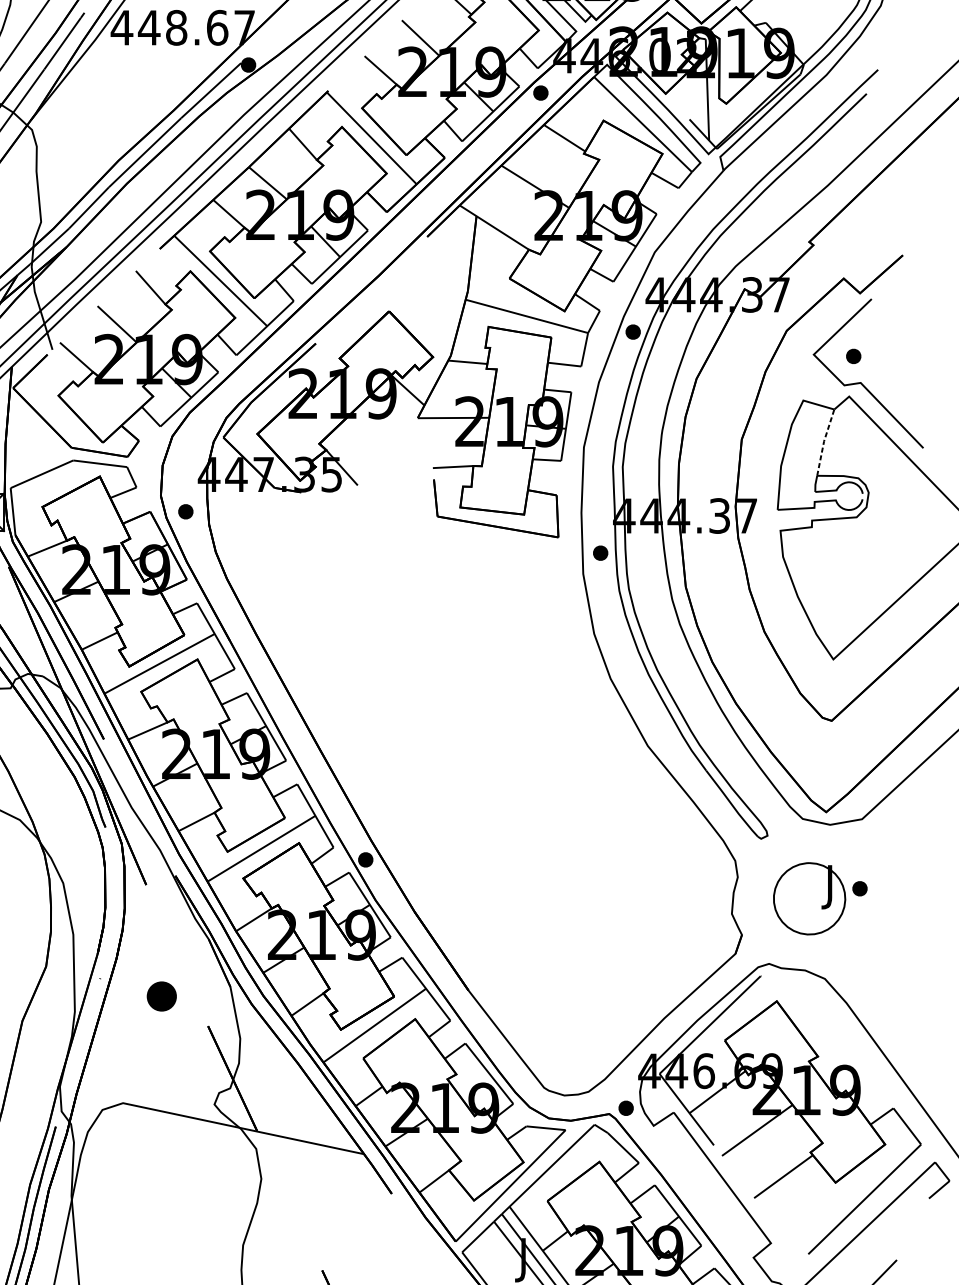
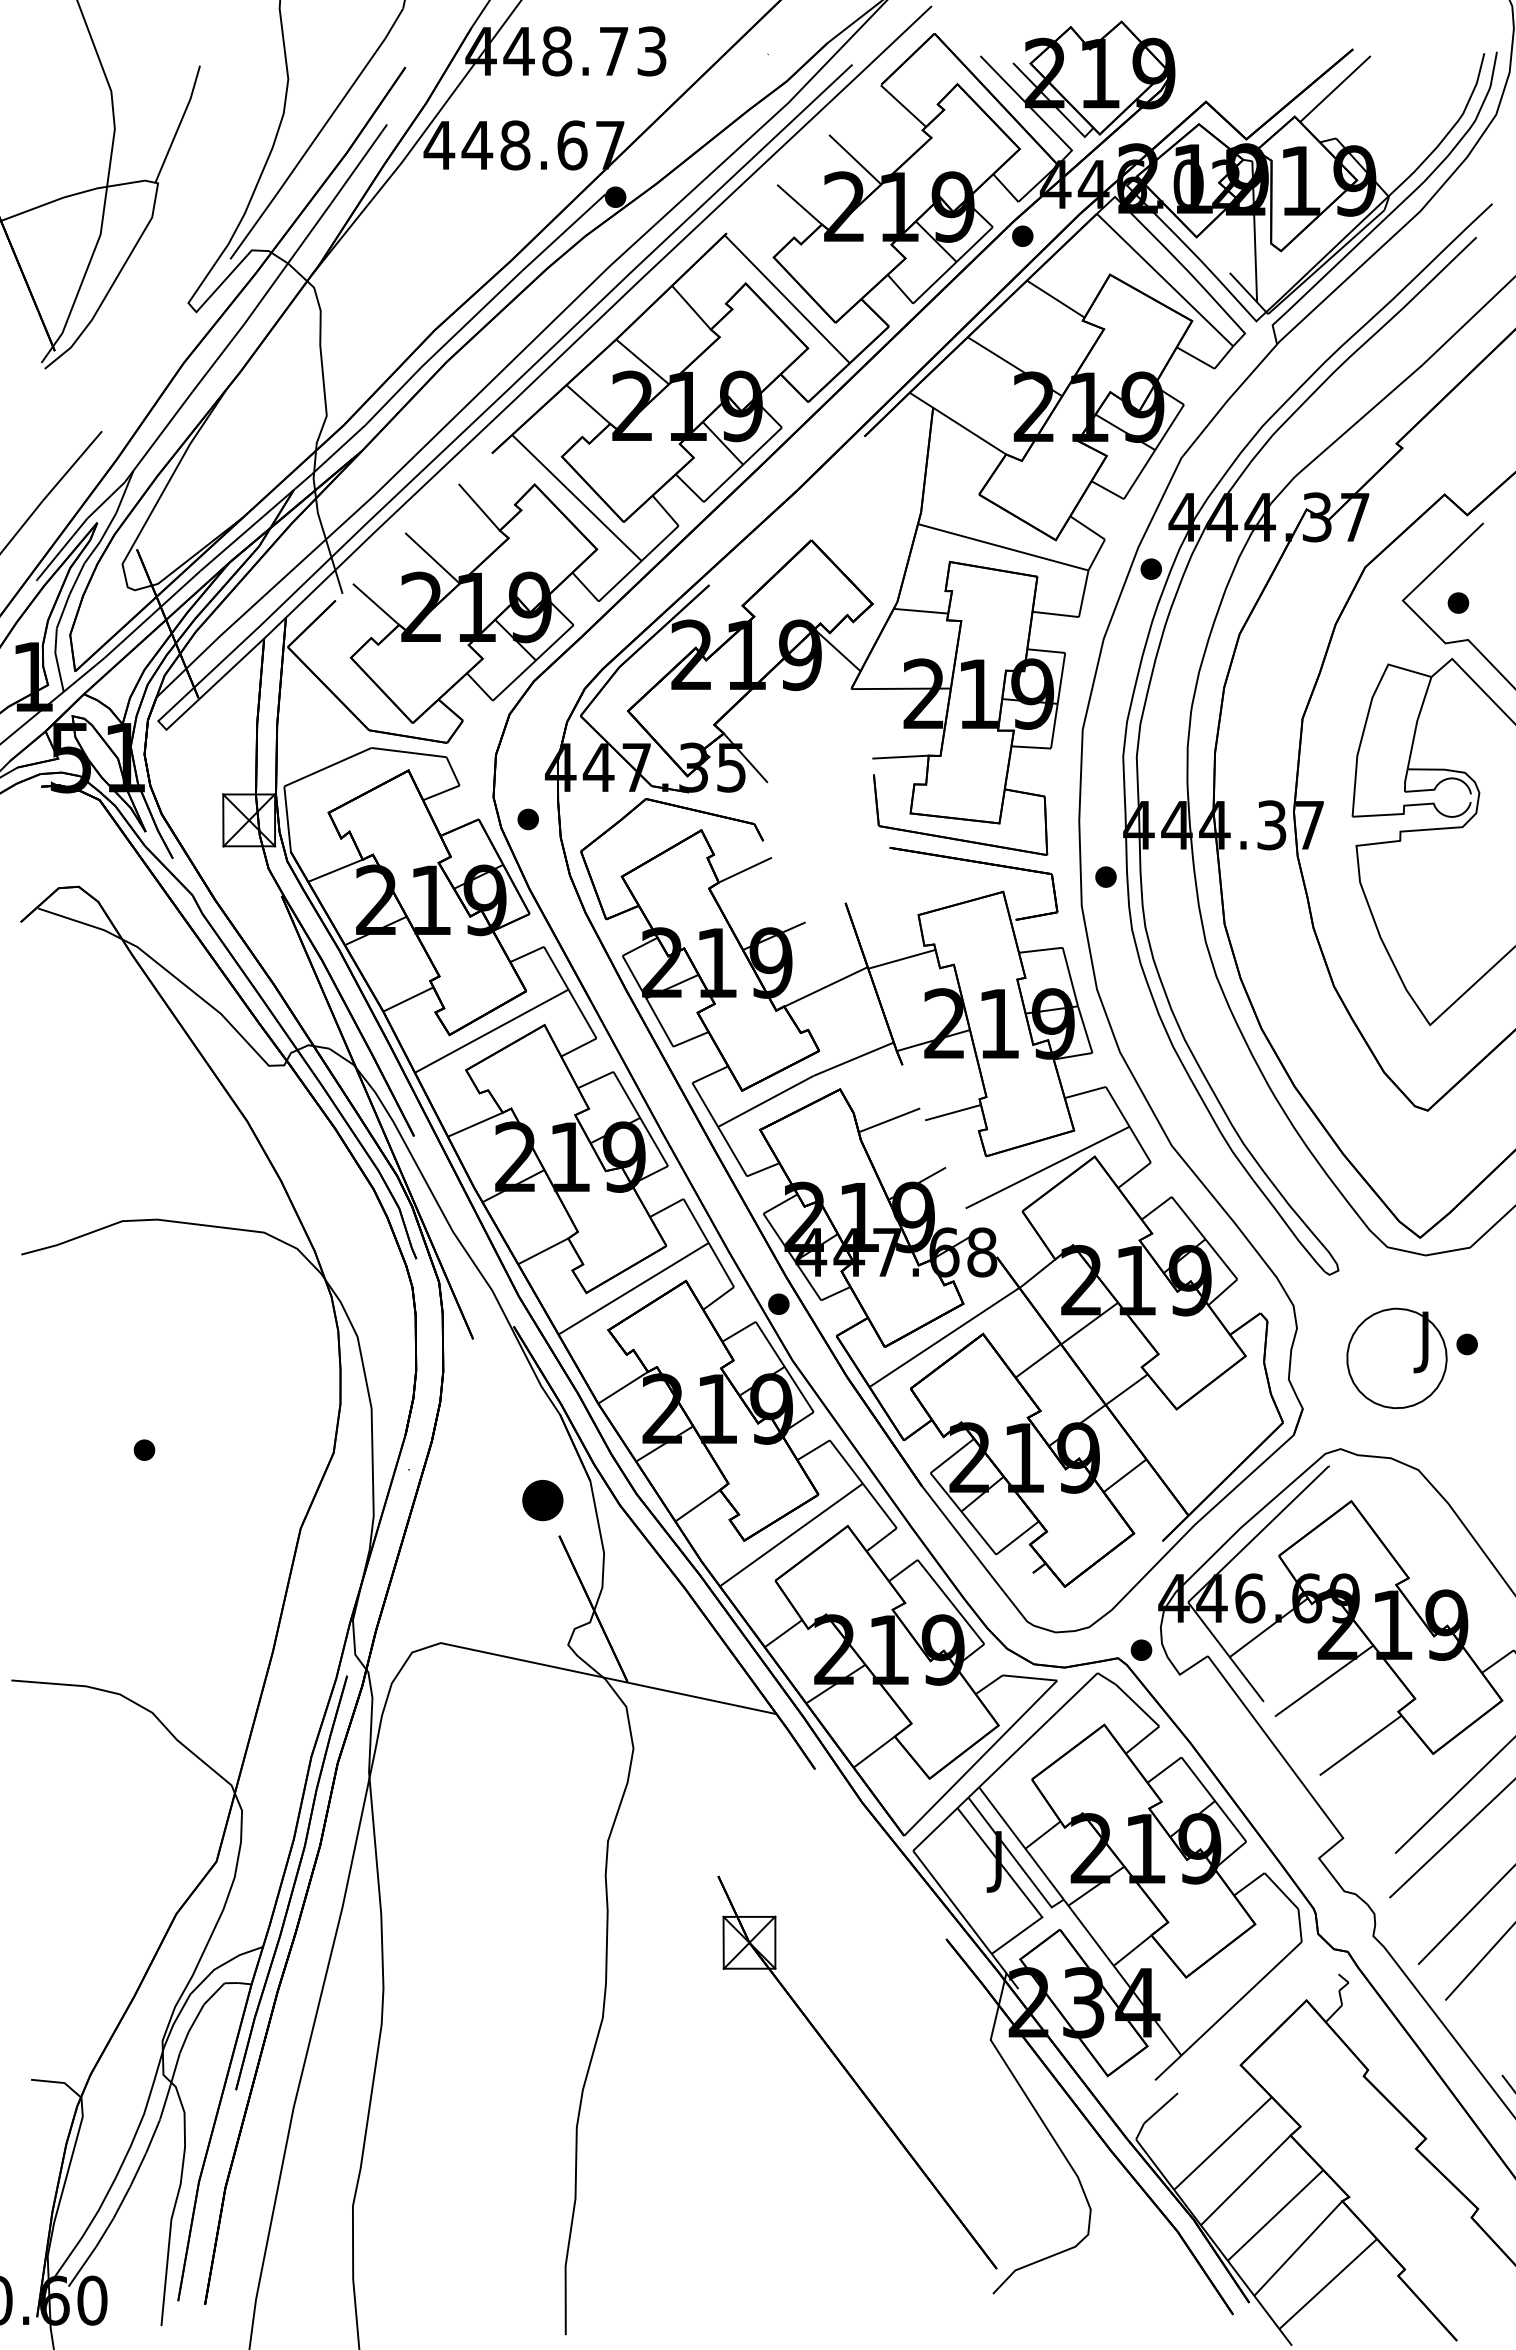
line: (824, 442) -> (1417, 722), dashed -> solid
part: (475, 779) -> (931, 1192), added
part: (161, 996) -> (542, 1500), moved

